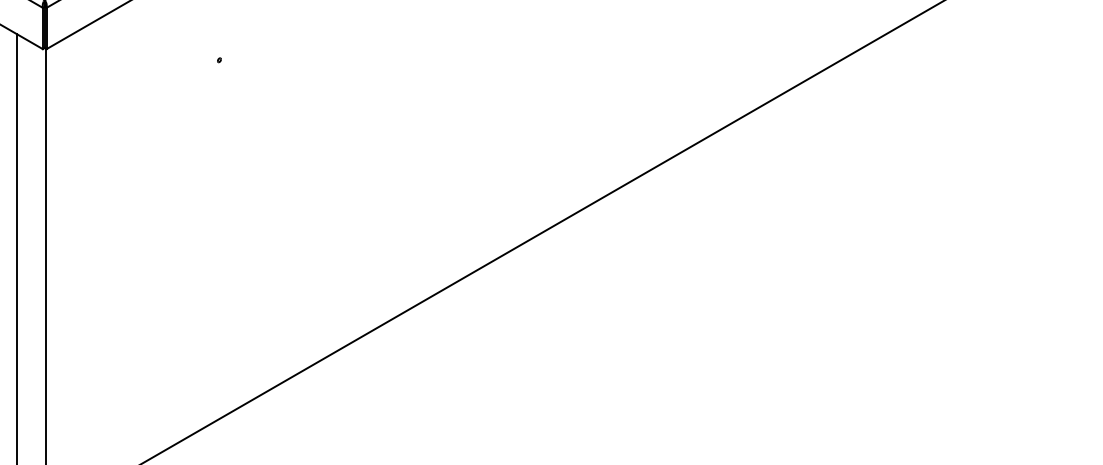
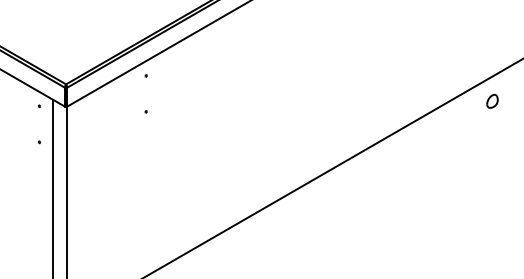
part: (974, 35) -> (492, 100), added

